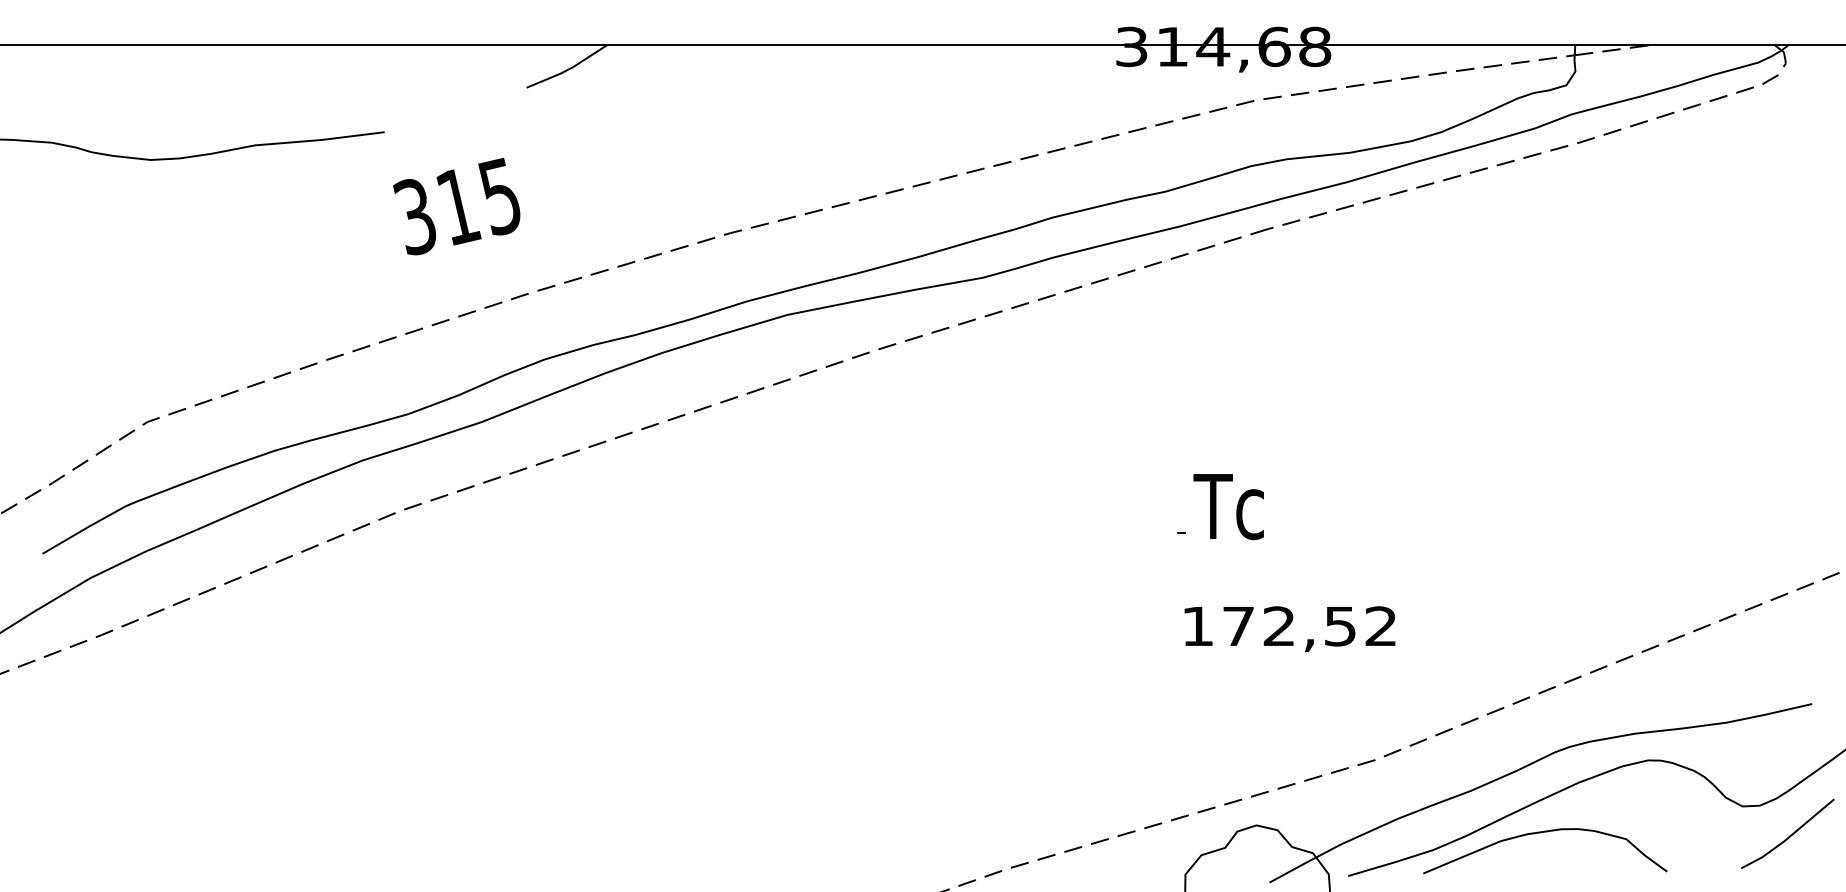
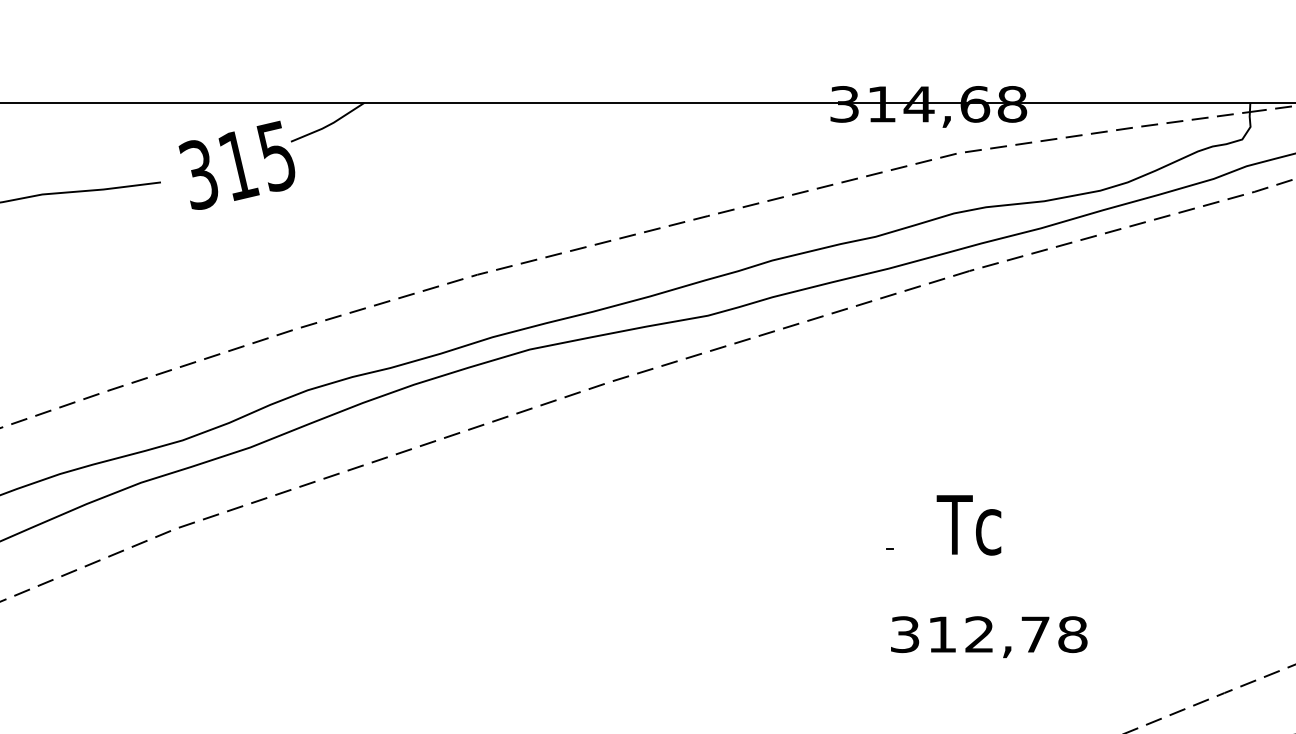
text: (456, 206) -> (236, 165), moved
text: (1228, 507) -> (968, 525), moved
text: (1289, 626) -> (988, 634), 172,52 -> 312,78

